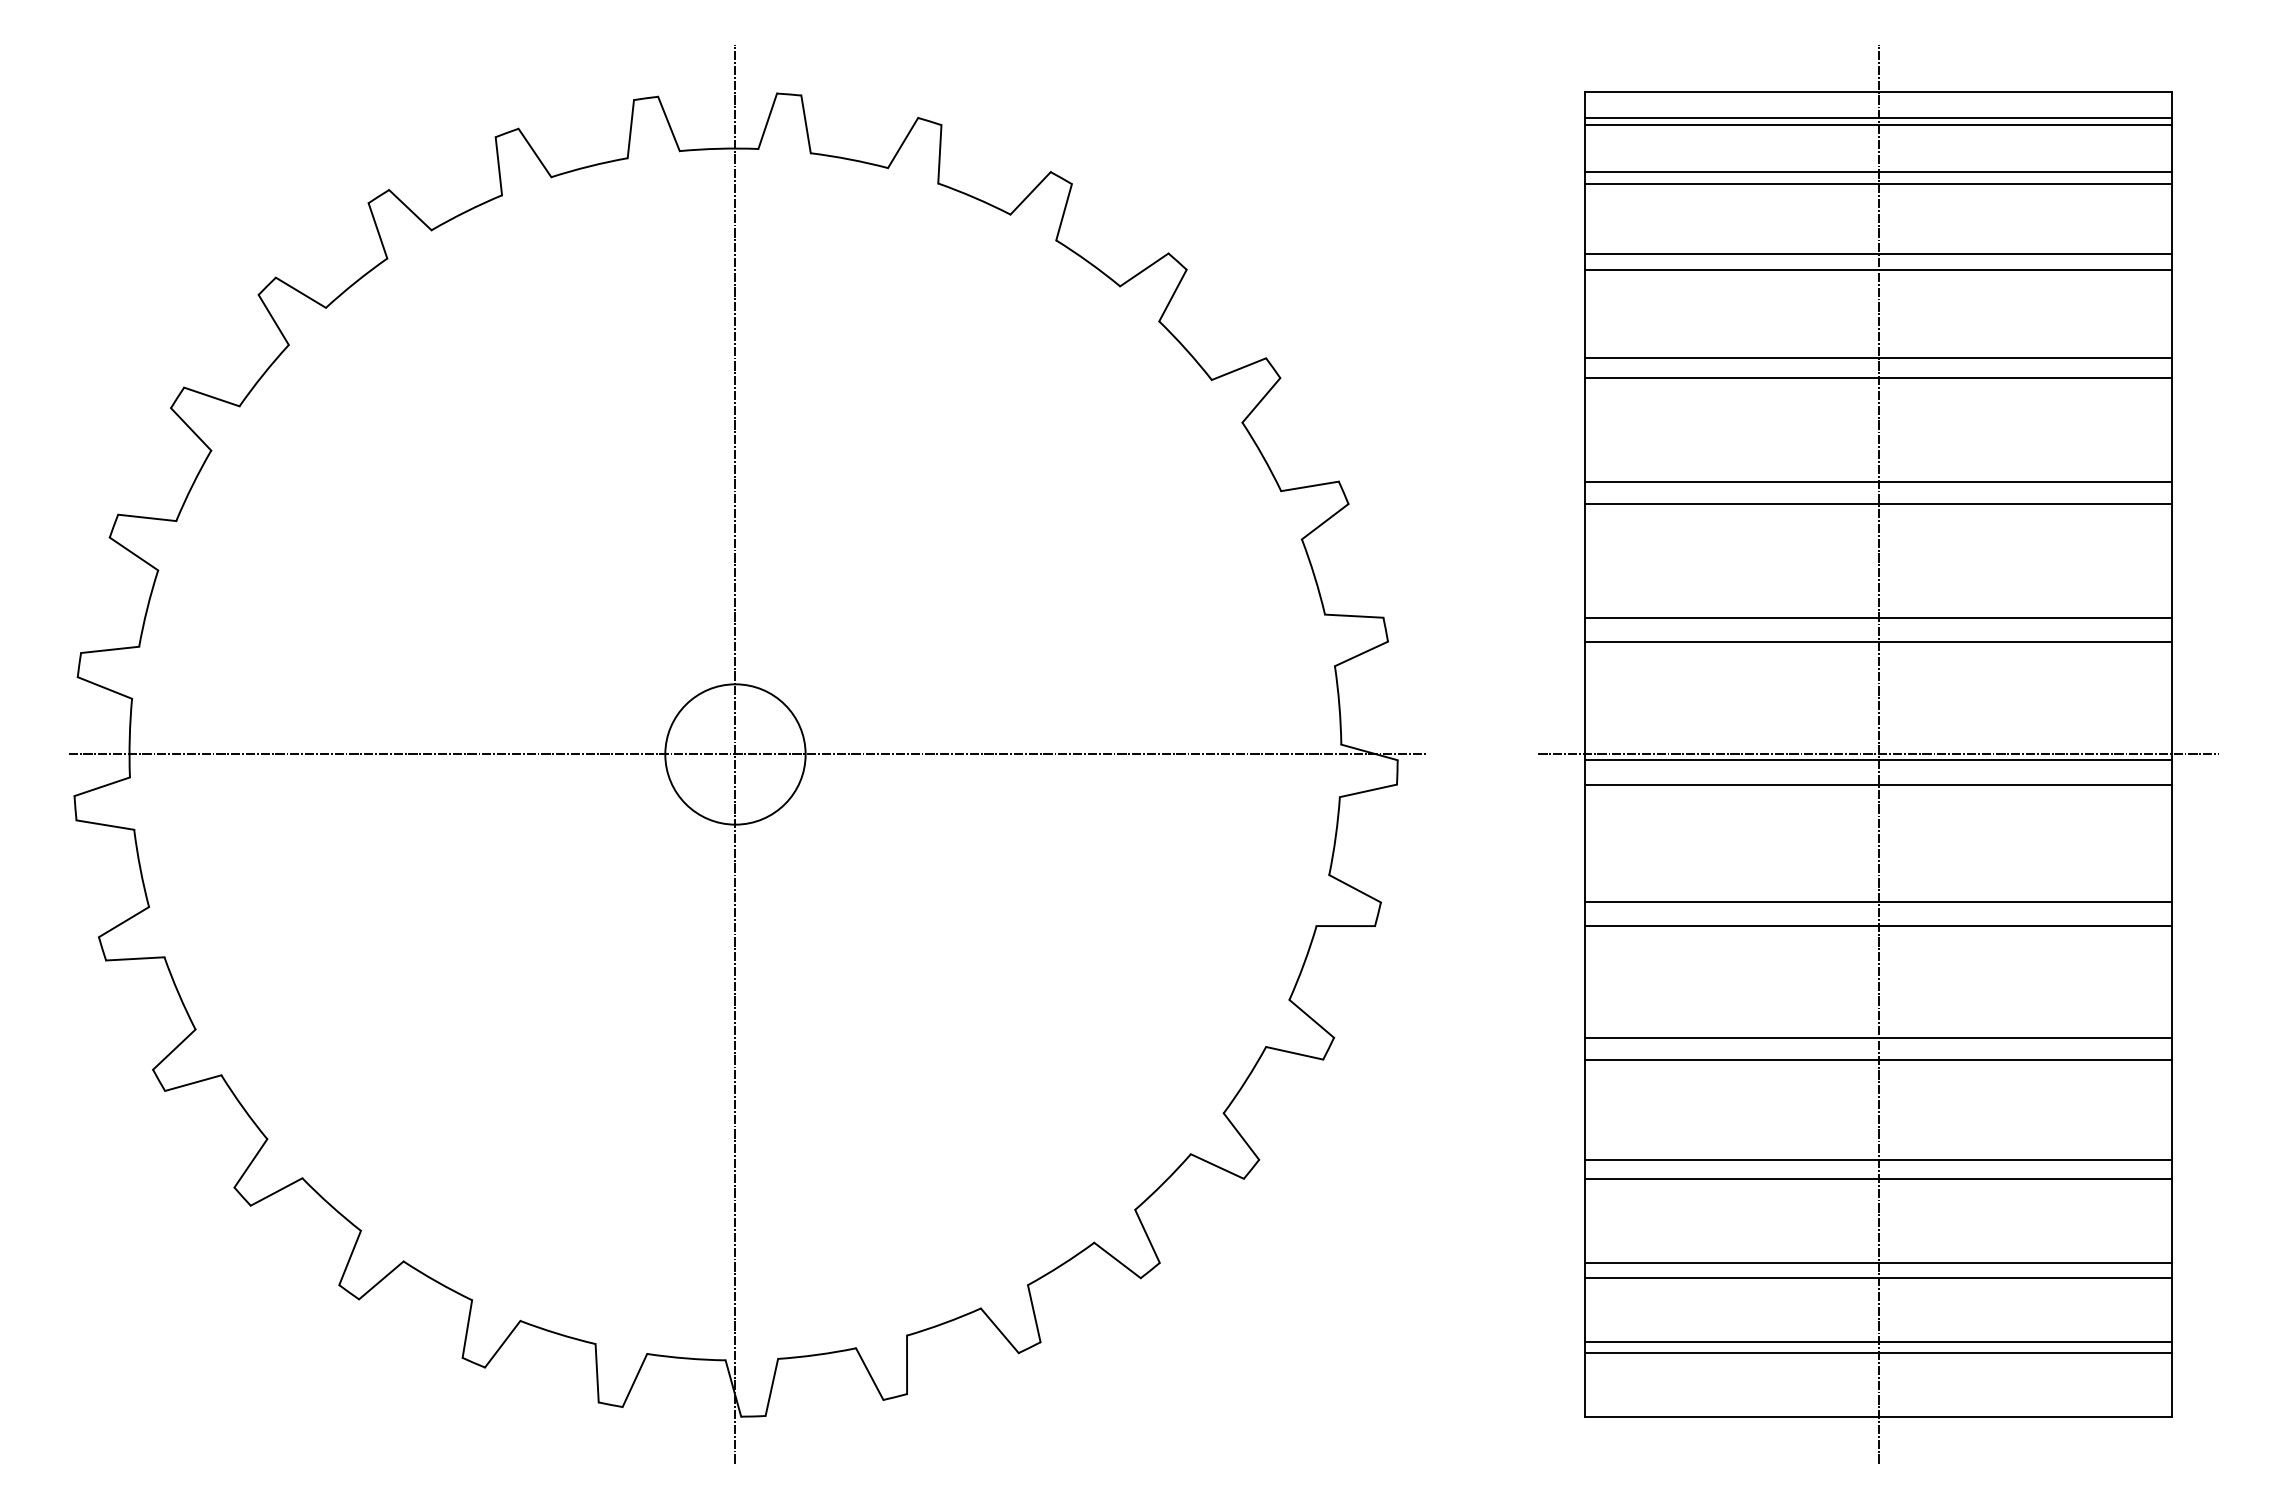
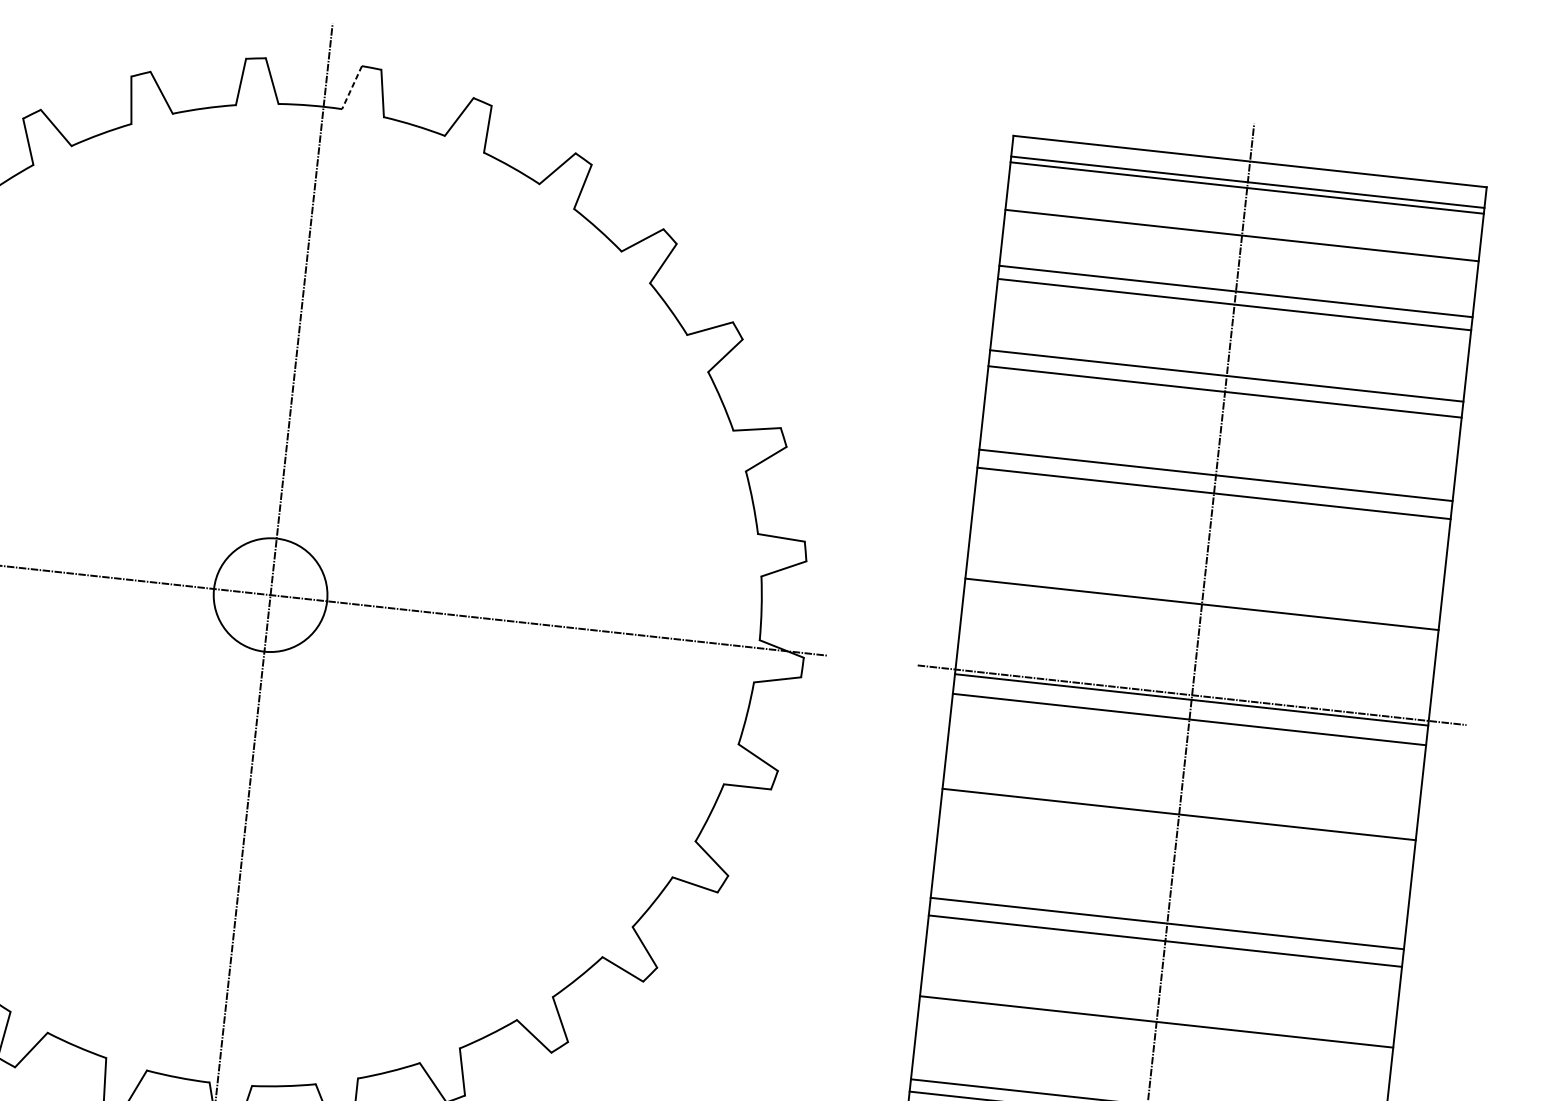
line: (767, 121) -> (351, 87), solid -> dashed
line: (1878, 172) -> (1242, 226), removed
line: (1878, 617) -> (1203, 584), removed
line: (1878, 926) -> (1176, 833), removed
line: (1878, 1178) -> (1154, 1036), removed

